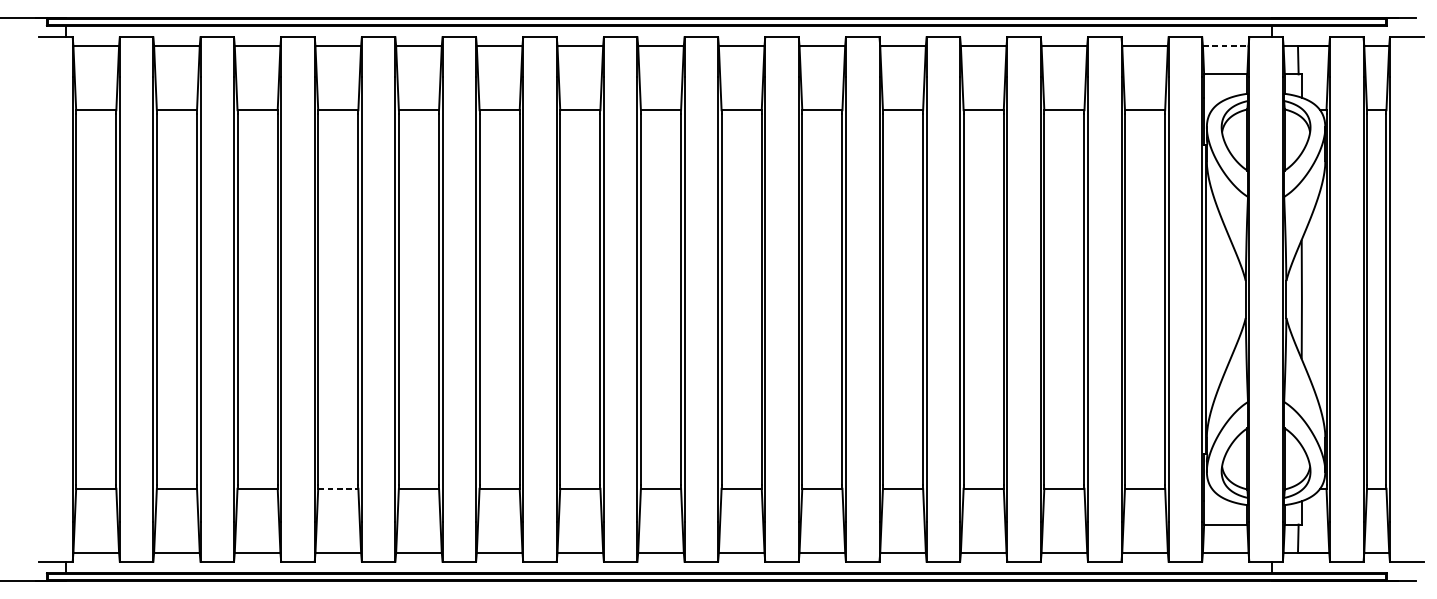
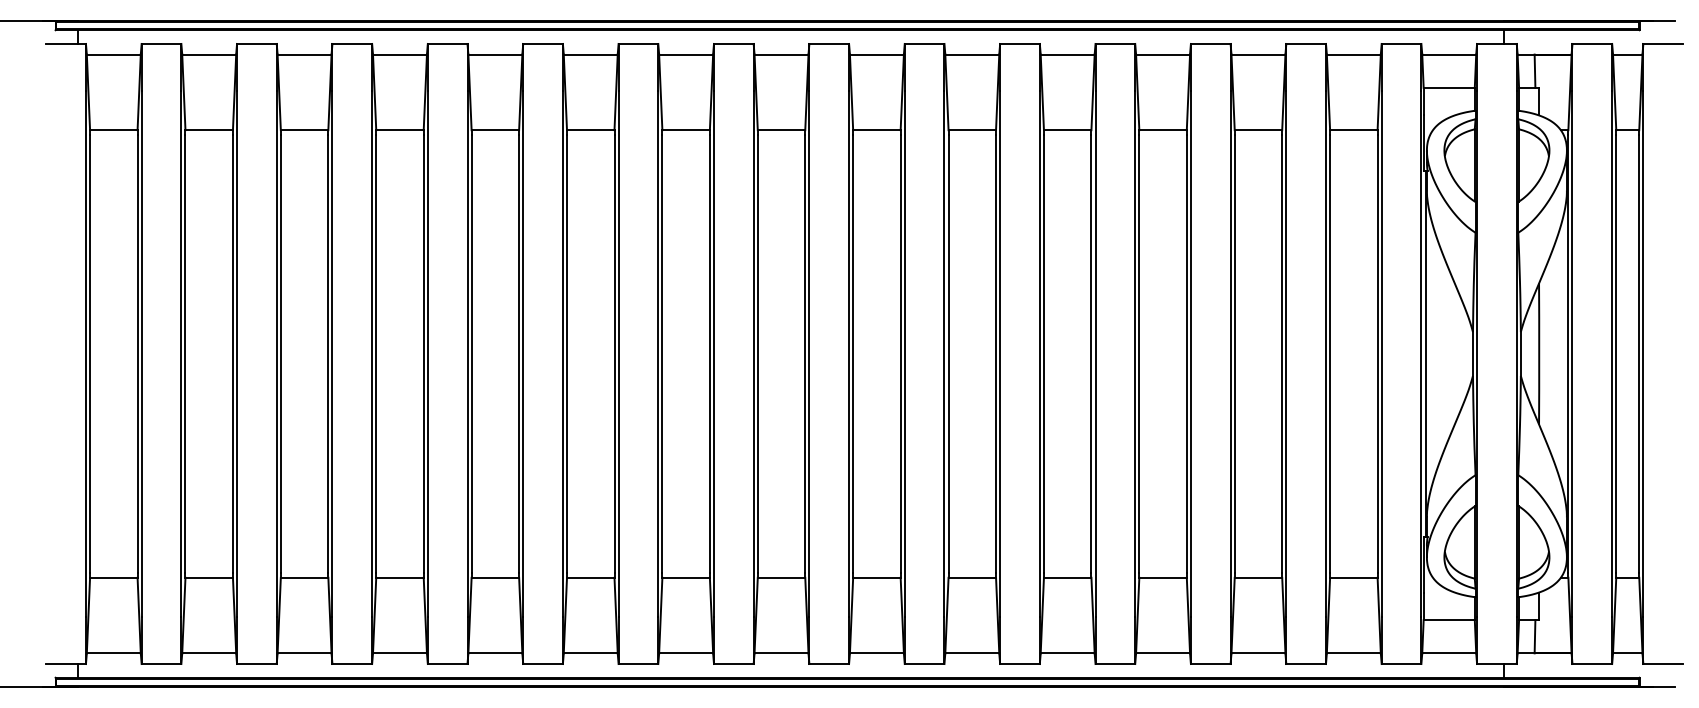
line: (1225, 46) -> (1449, 54), dashed -> solid
line: (337, 488) -> (399, 577), dashed -> solid

